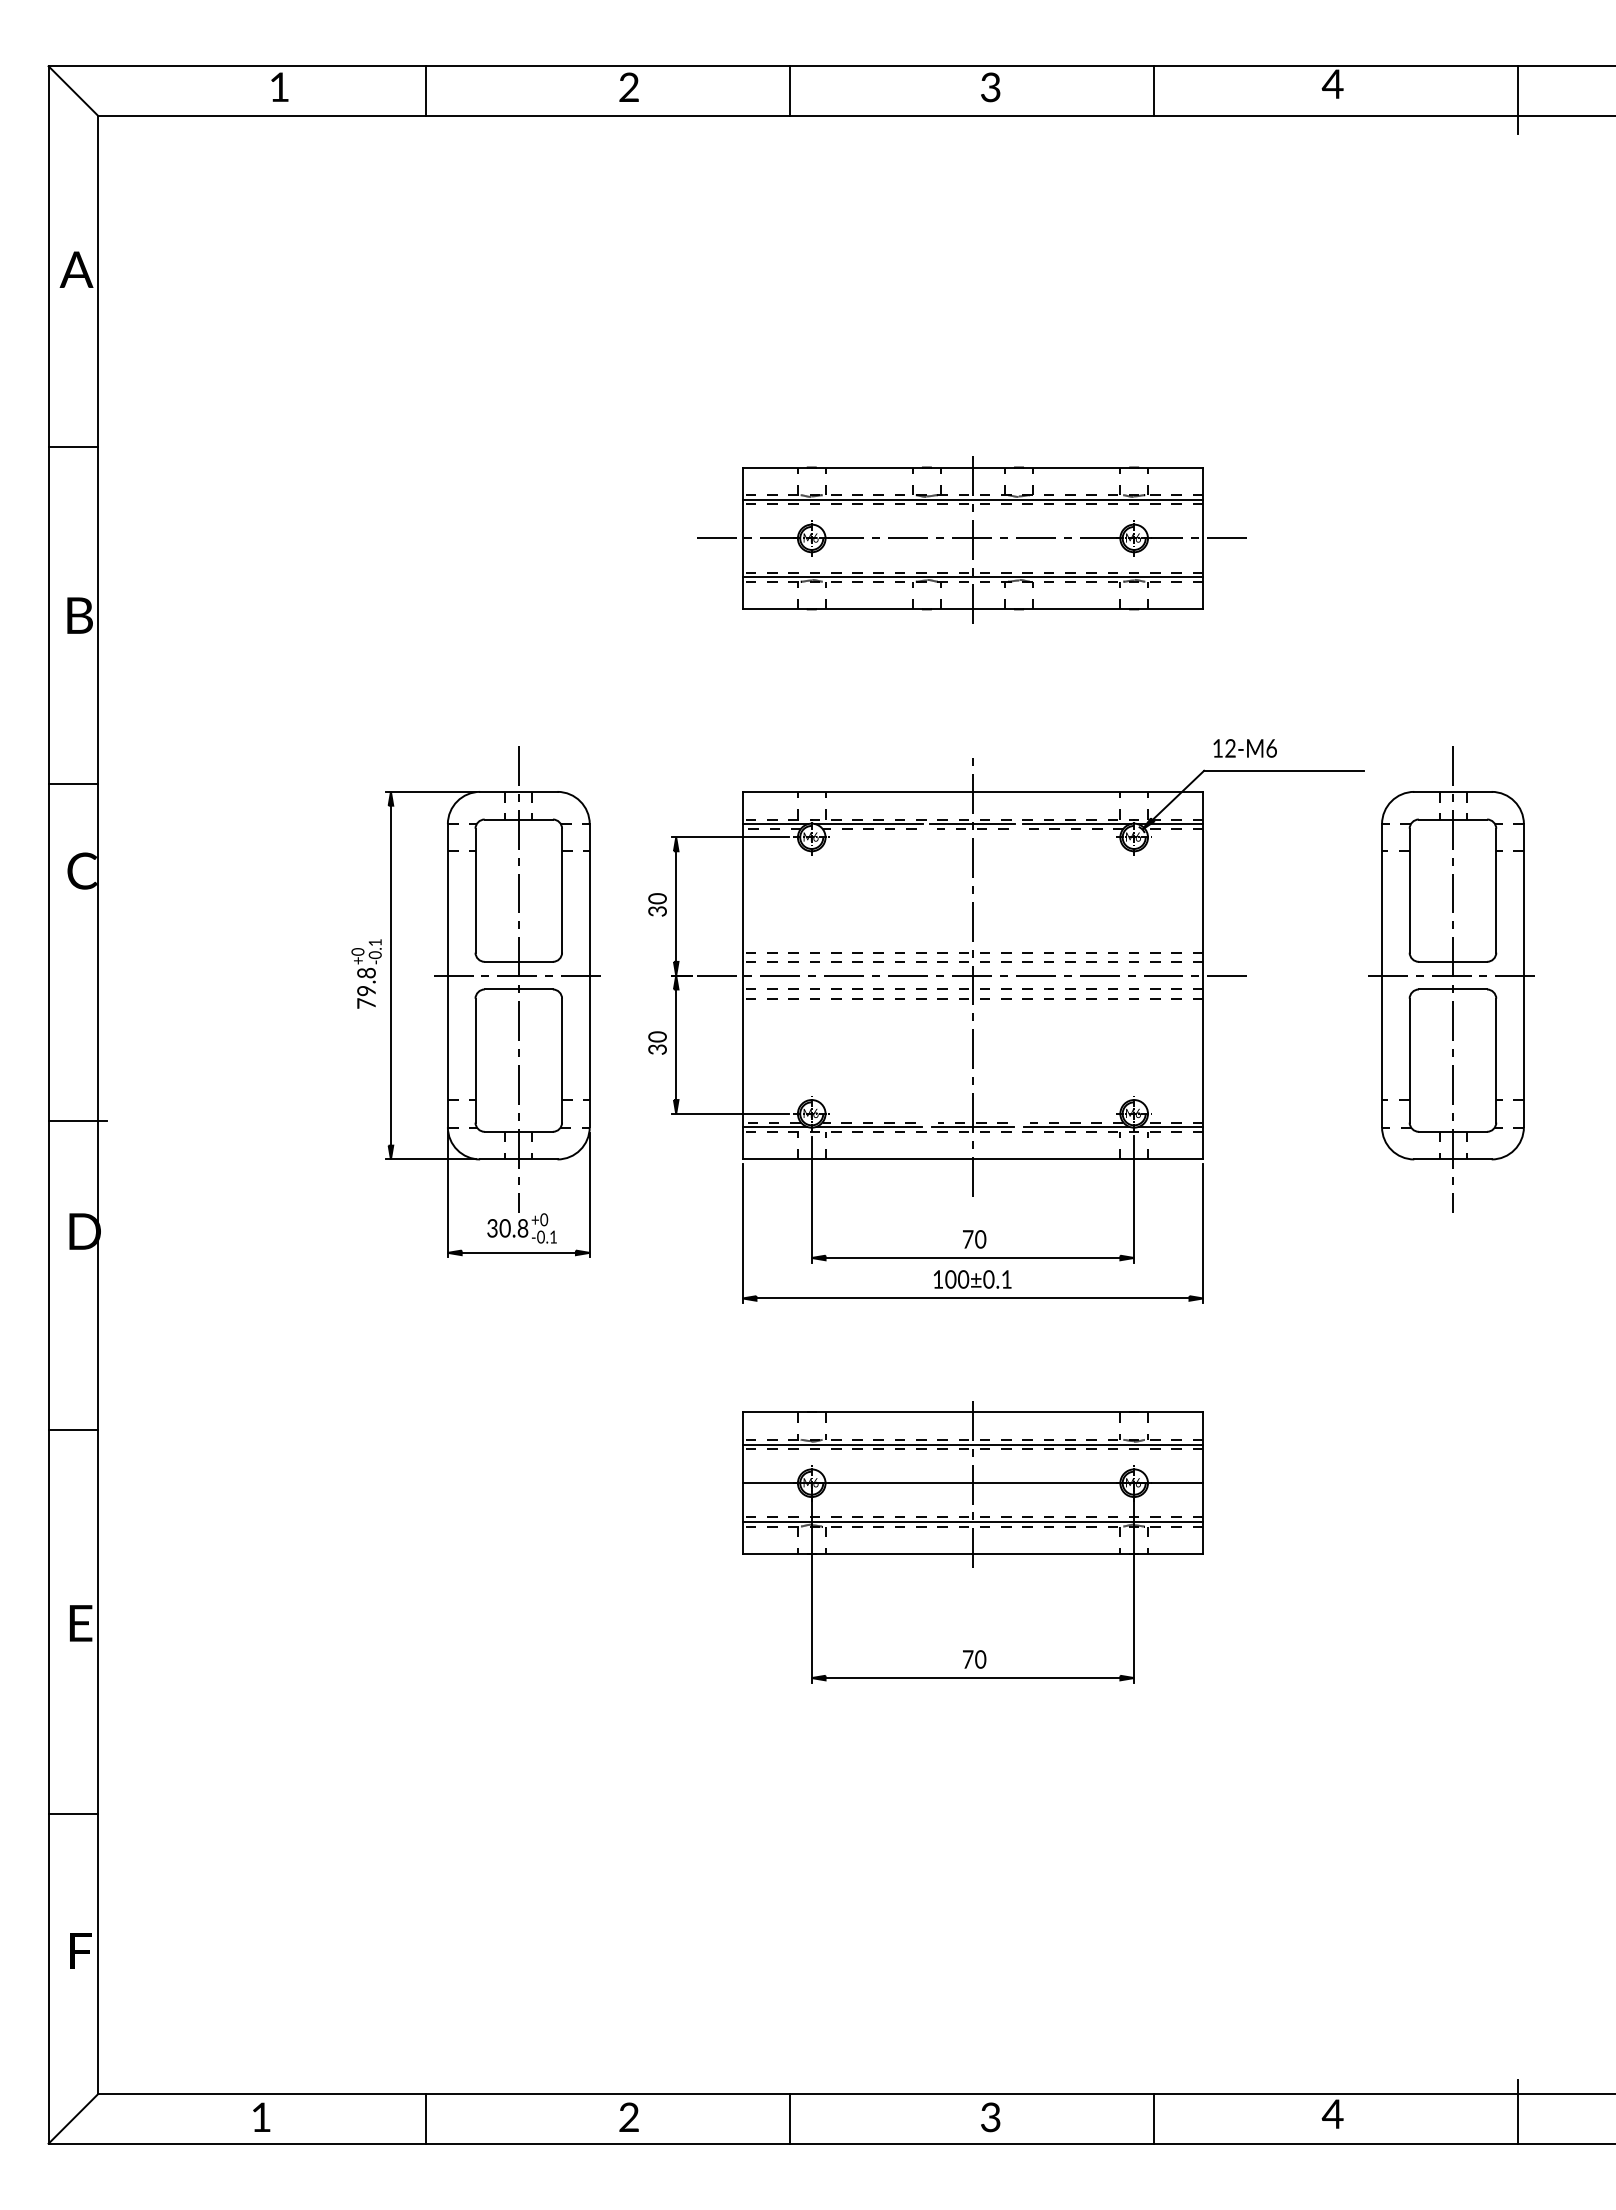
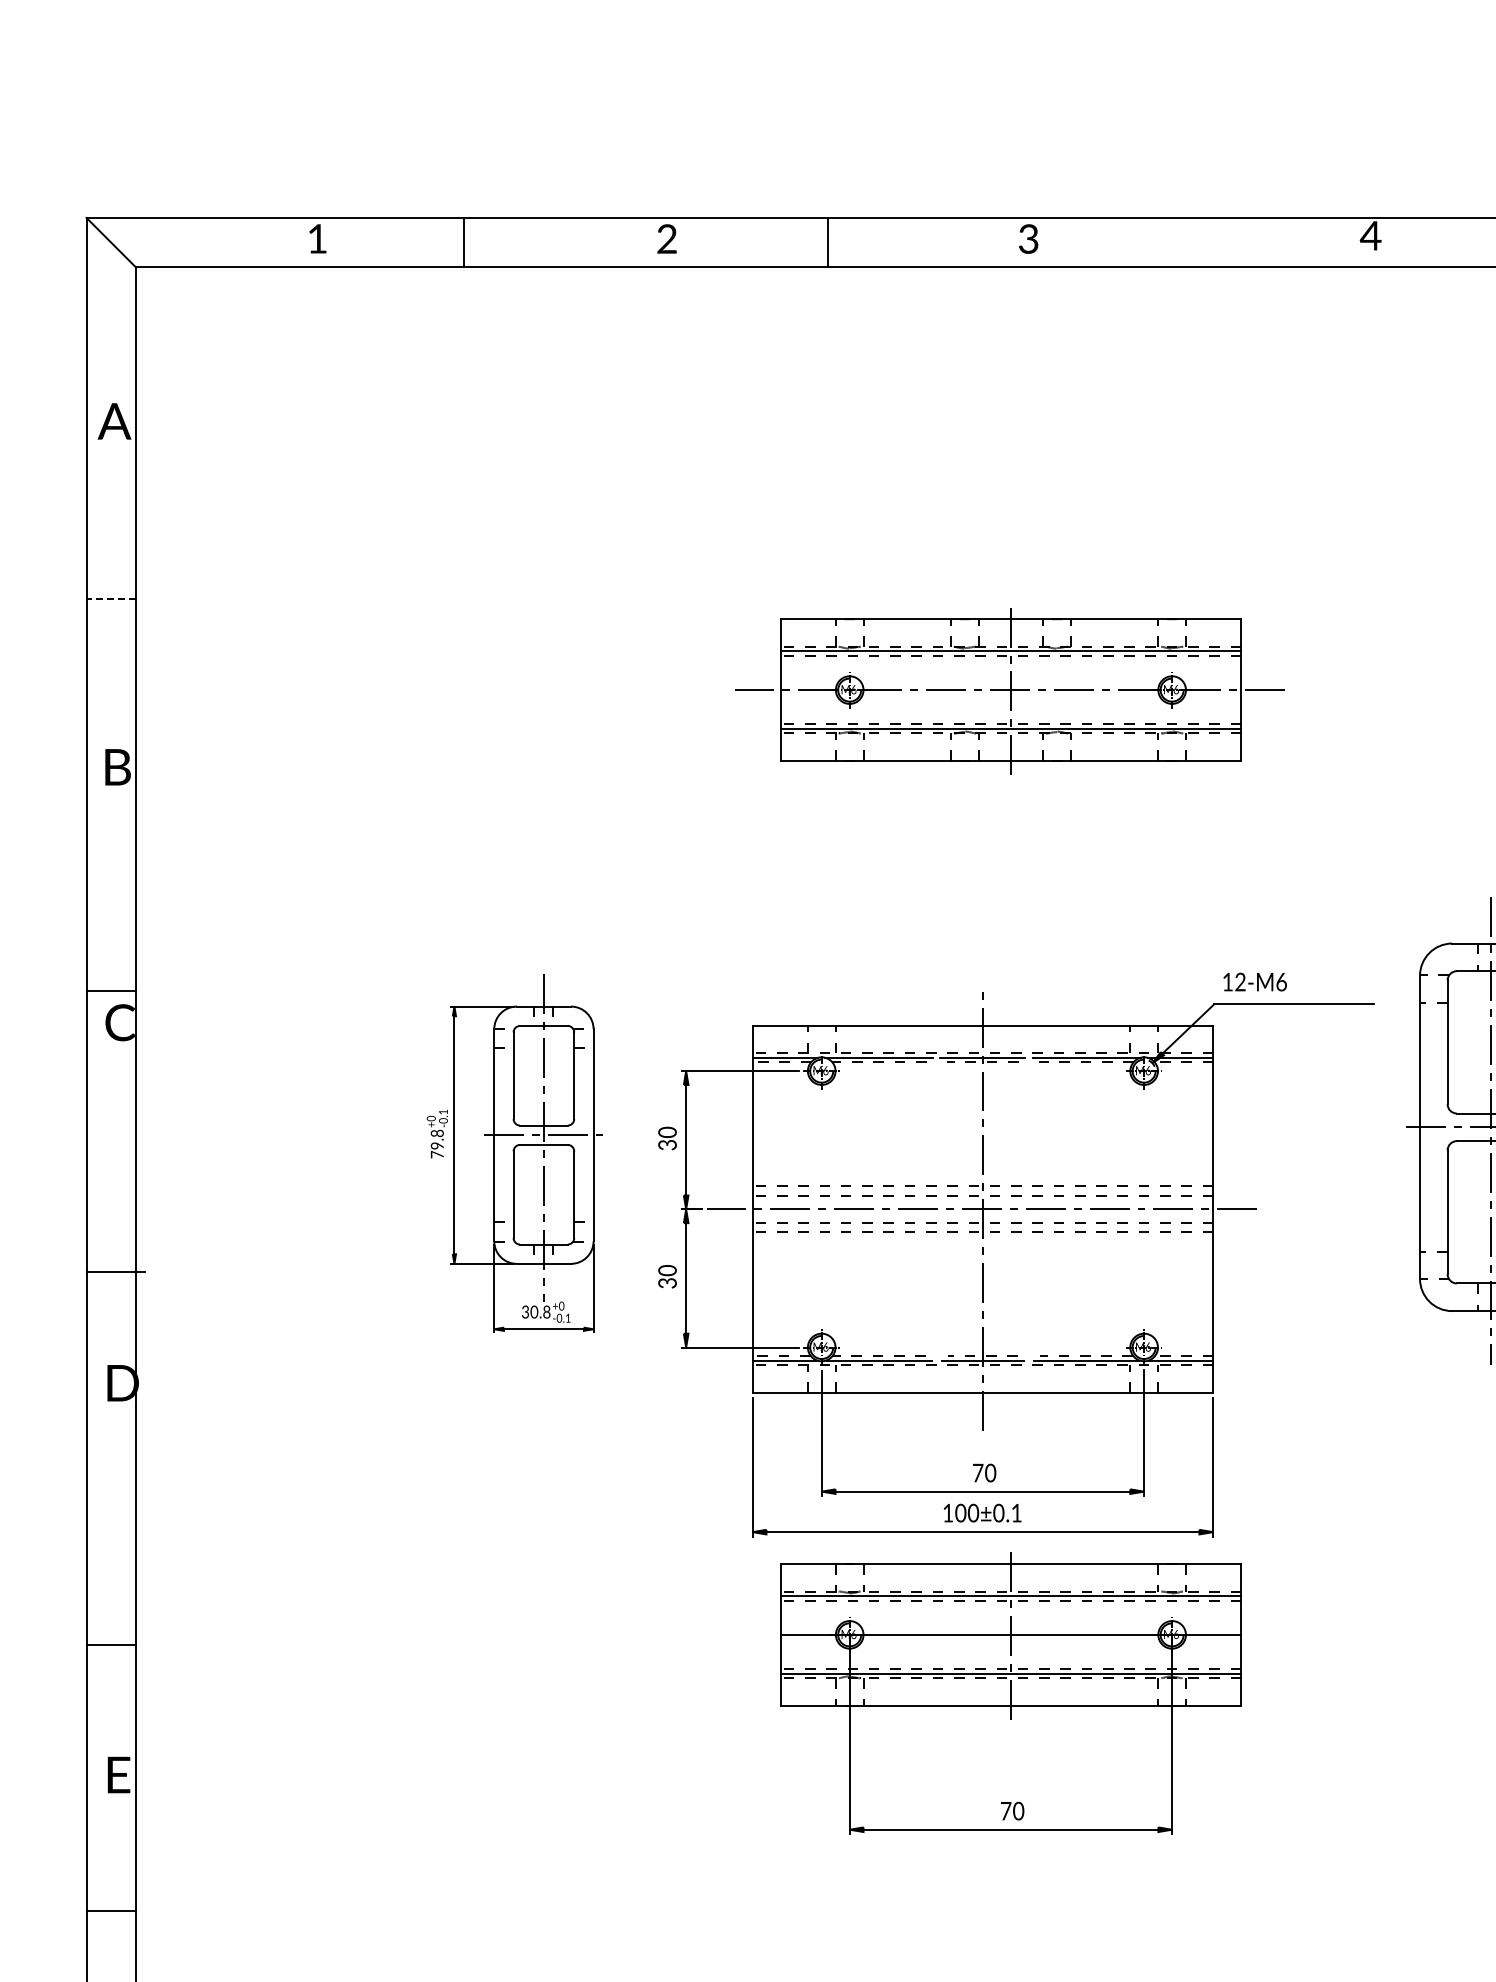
line: (1153, 90) -> (1191, 242), removed
line: (73, 447) -> (111, 599), solid -> dashed
line: (73, 783) -> (111, 990), moved
part: (475, 1001) -> (513, 1153), size x0.7
part: (1006, 1021) -> (1016, 1255), moved
line: (73, 1429) -> (111, 1644), moved
line: (73, 1813) -> (111, 1910), moved

